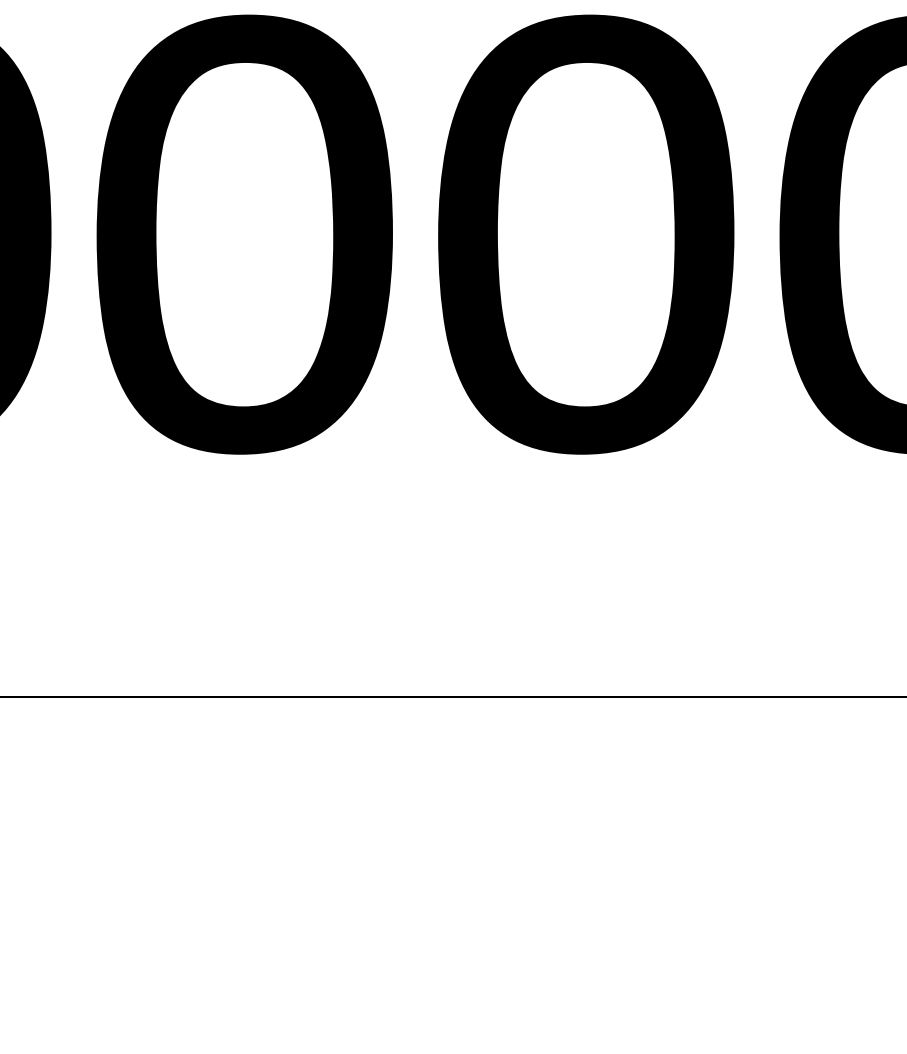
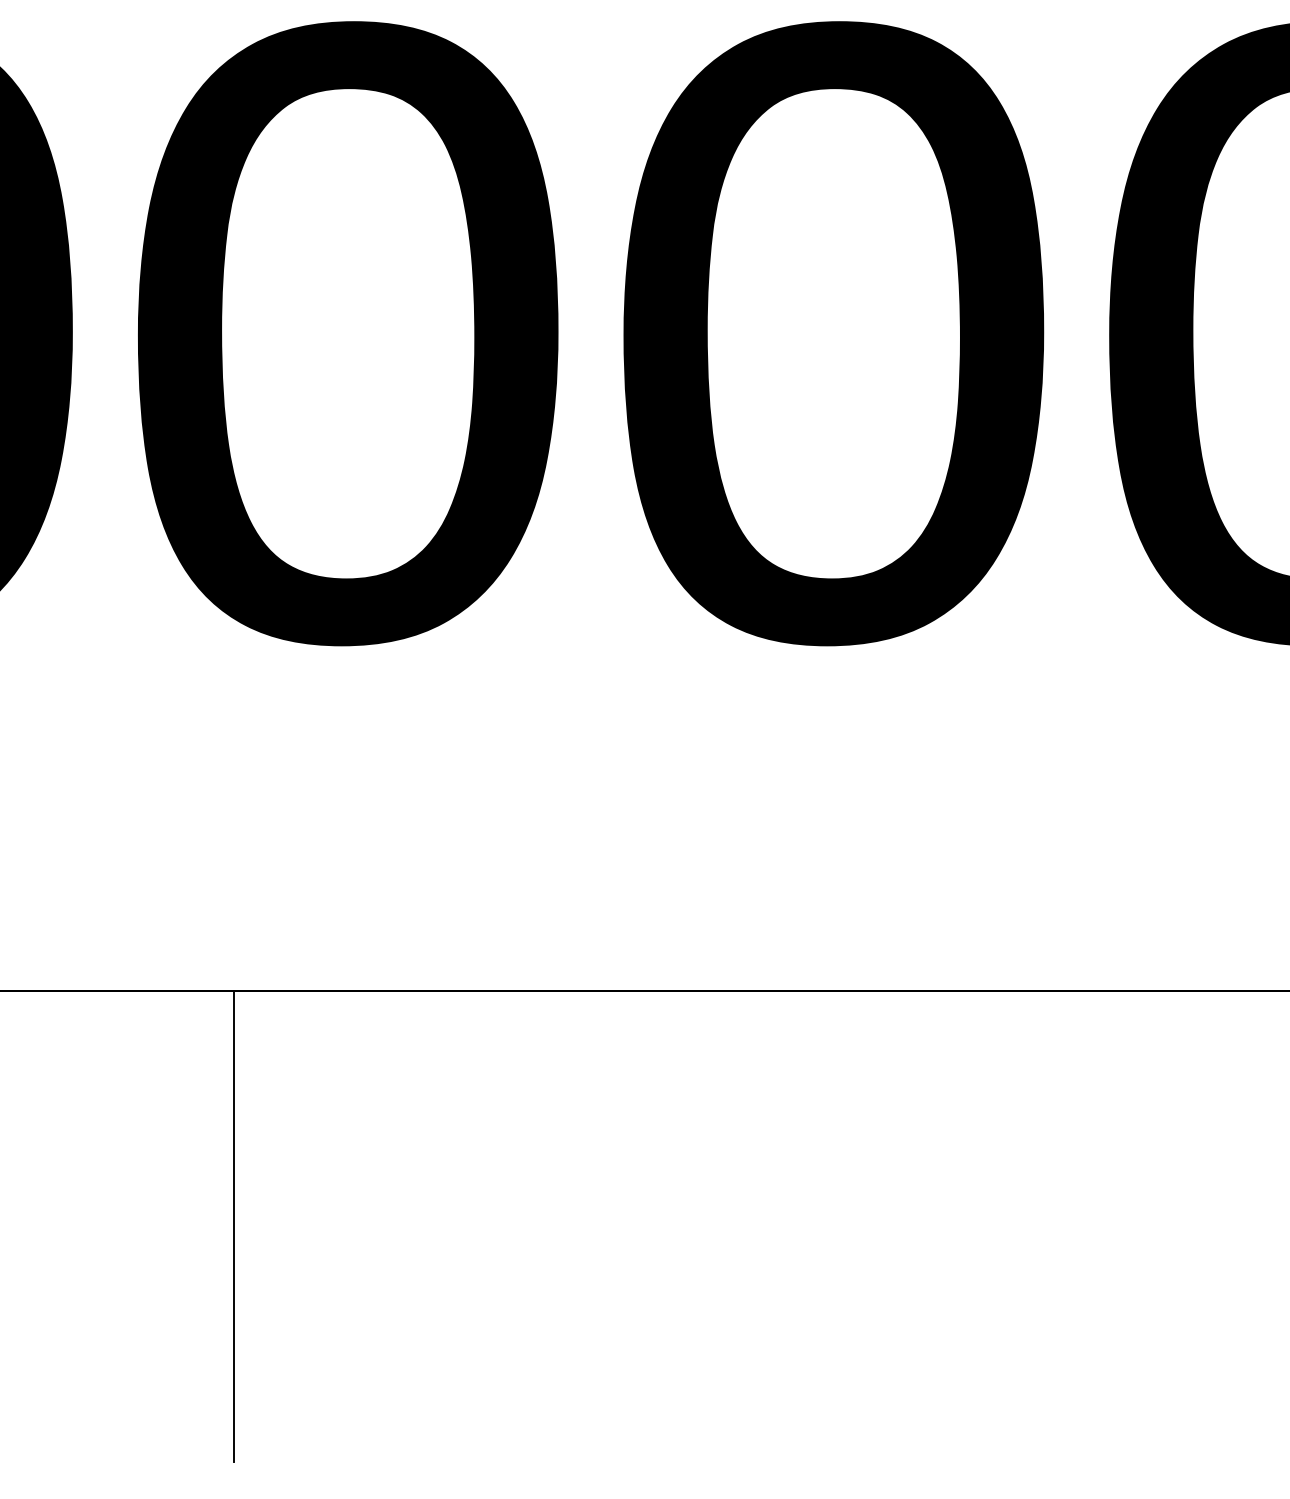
line: (164, 861) -> (233, 1225), added

